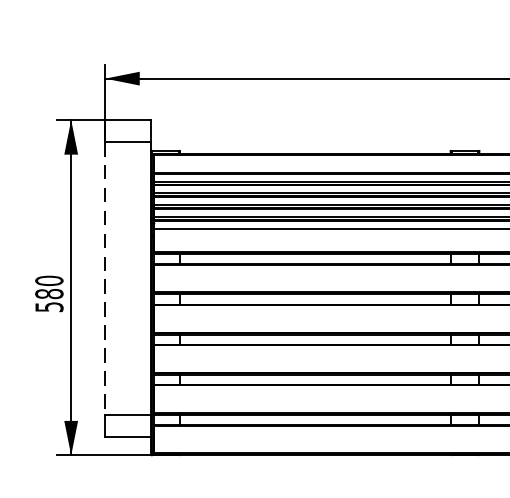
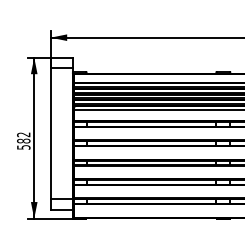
line: (105, 278) -> (50, 133), dashed -> solid
text: (48, 280) -> (23, 134), 580 -> 582

